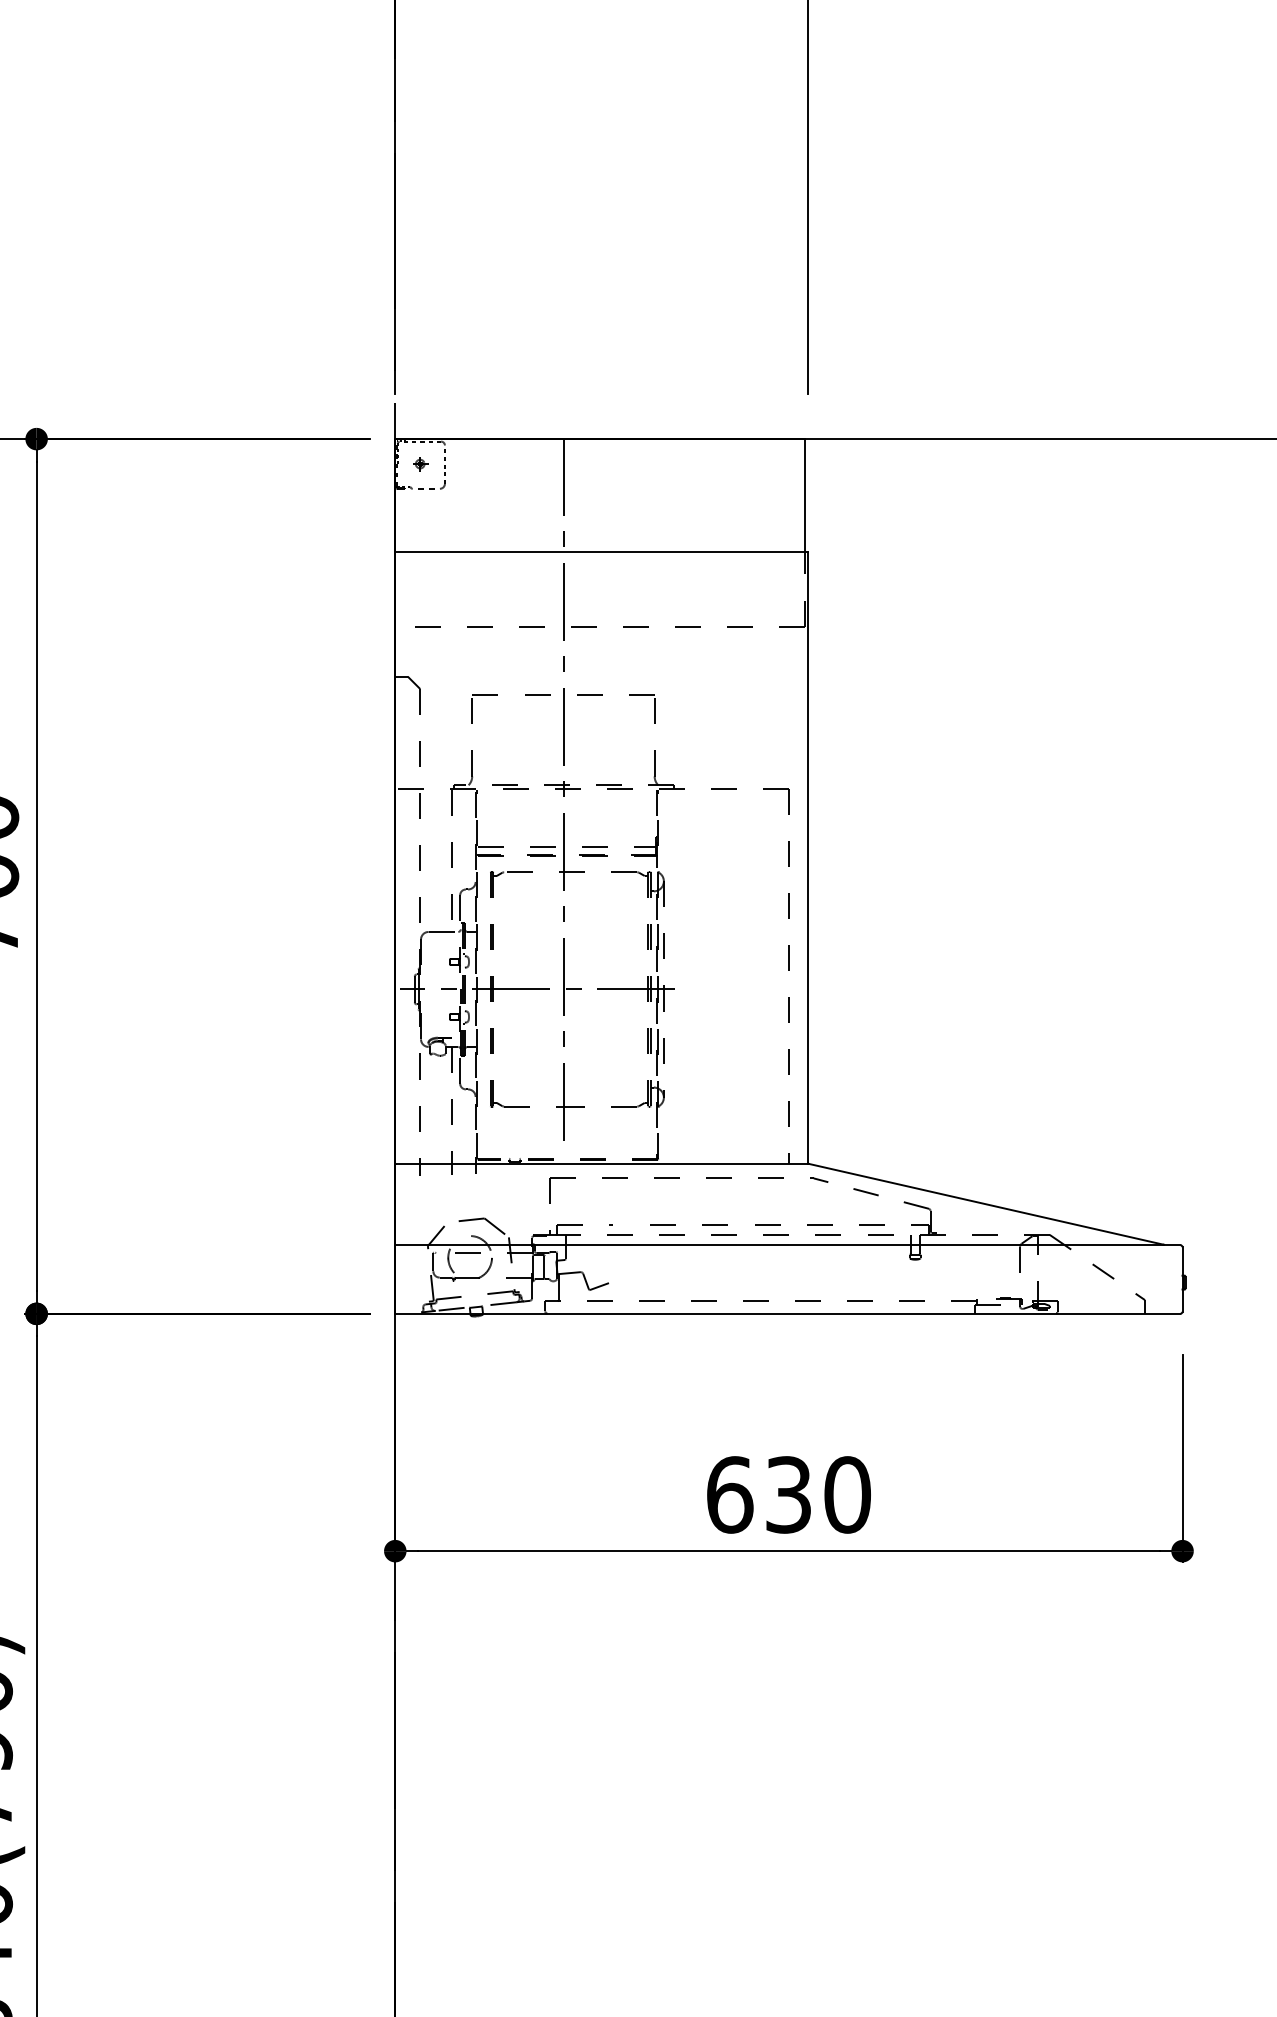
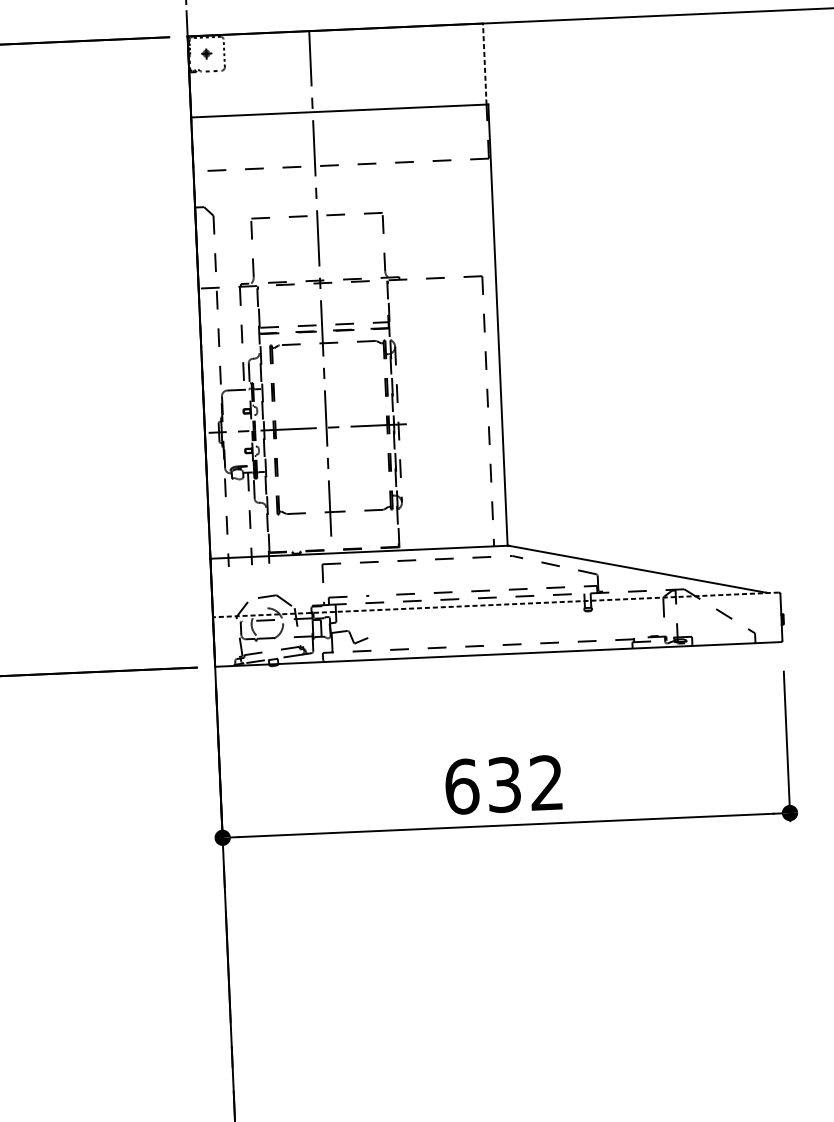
line: (805, 494) -> (485, 63), solid -> dashed
line: (787, 1245) -> (495, 605), solid -> dashed
text: (847, 1494) -> (546, 782), 630 -> 632

